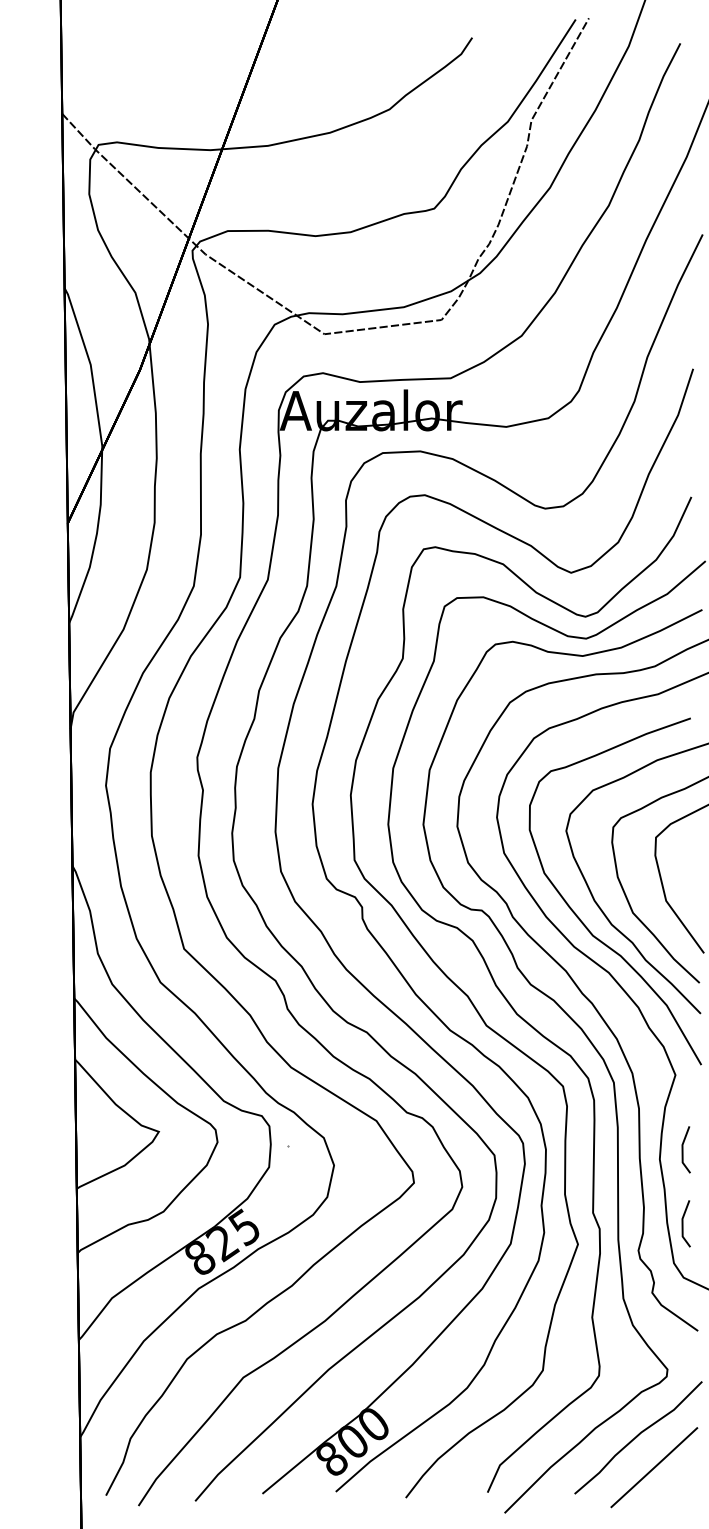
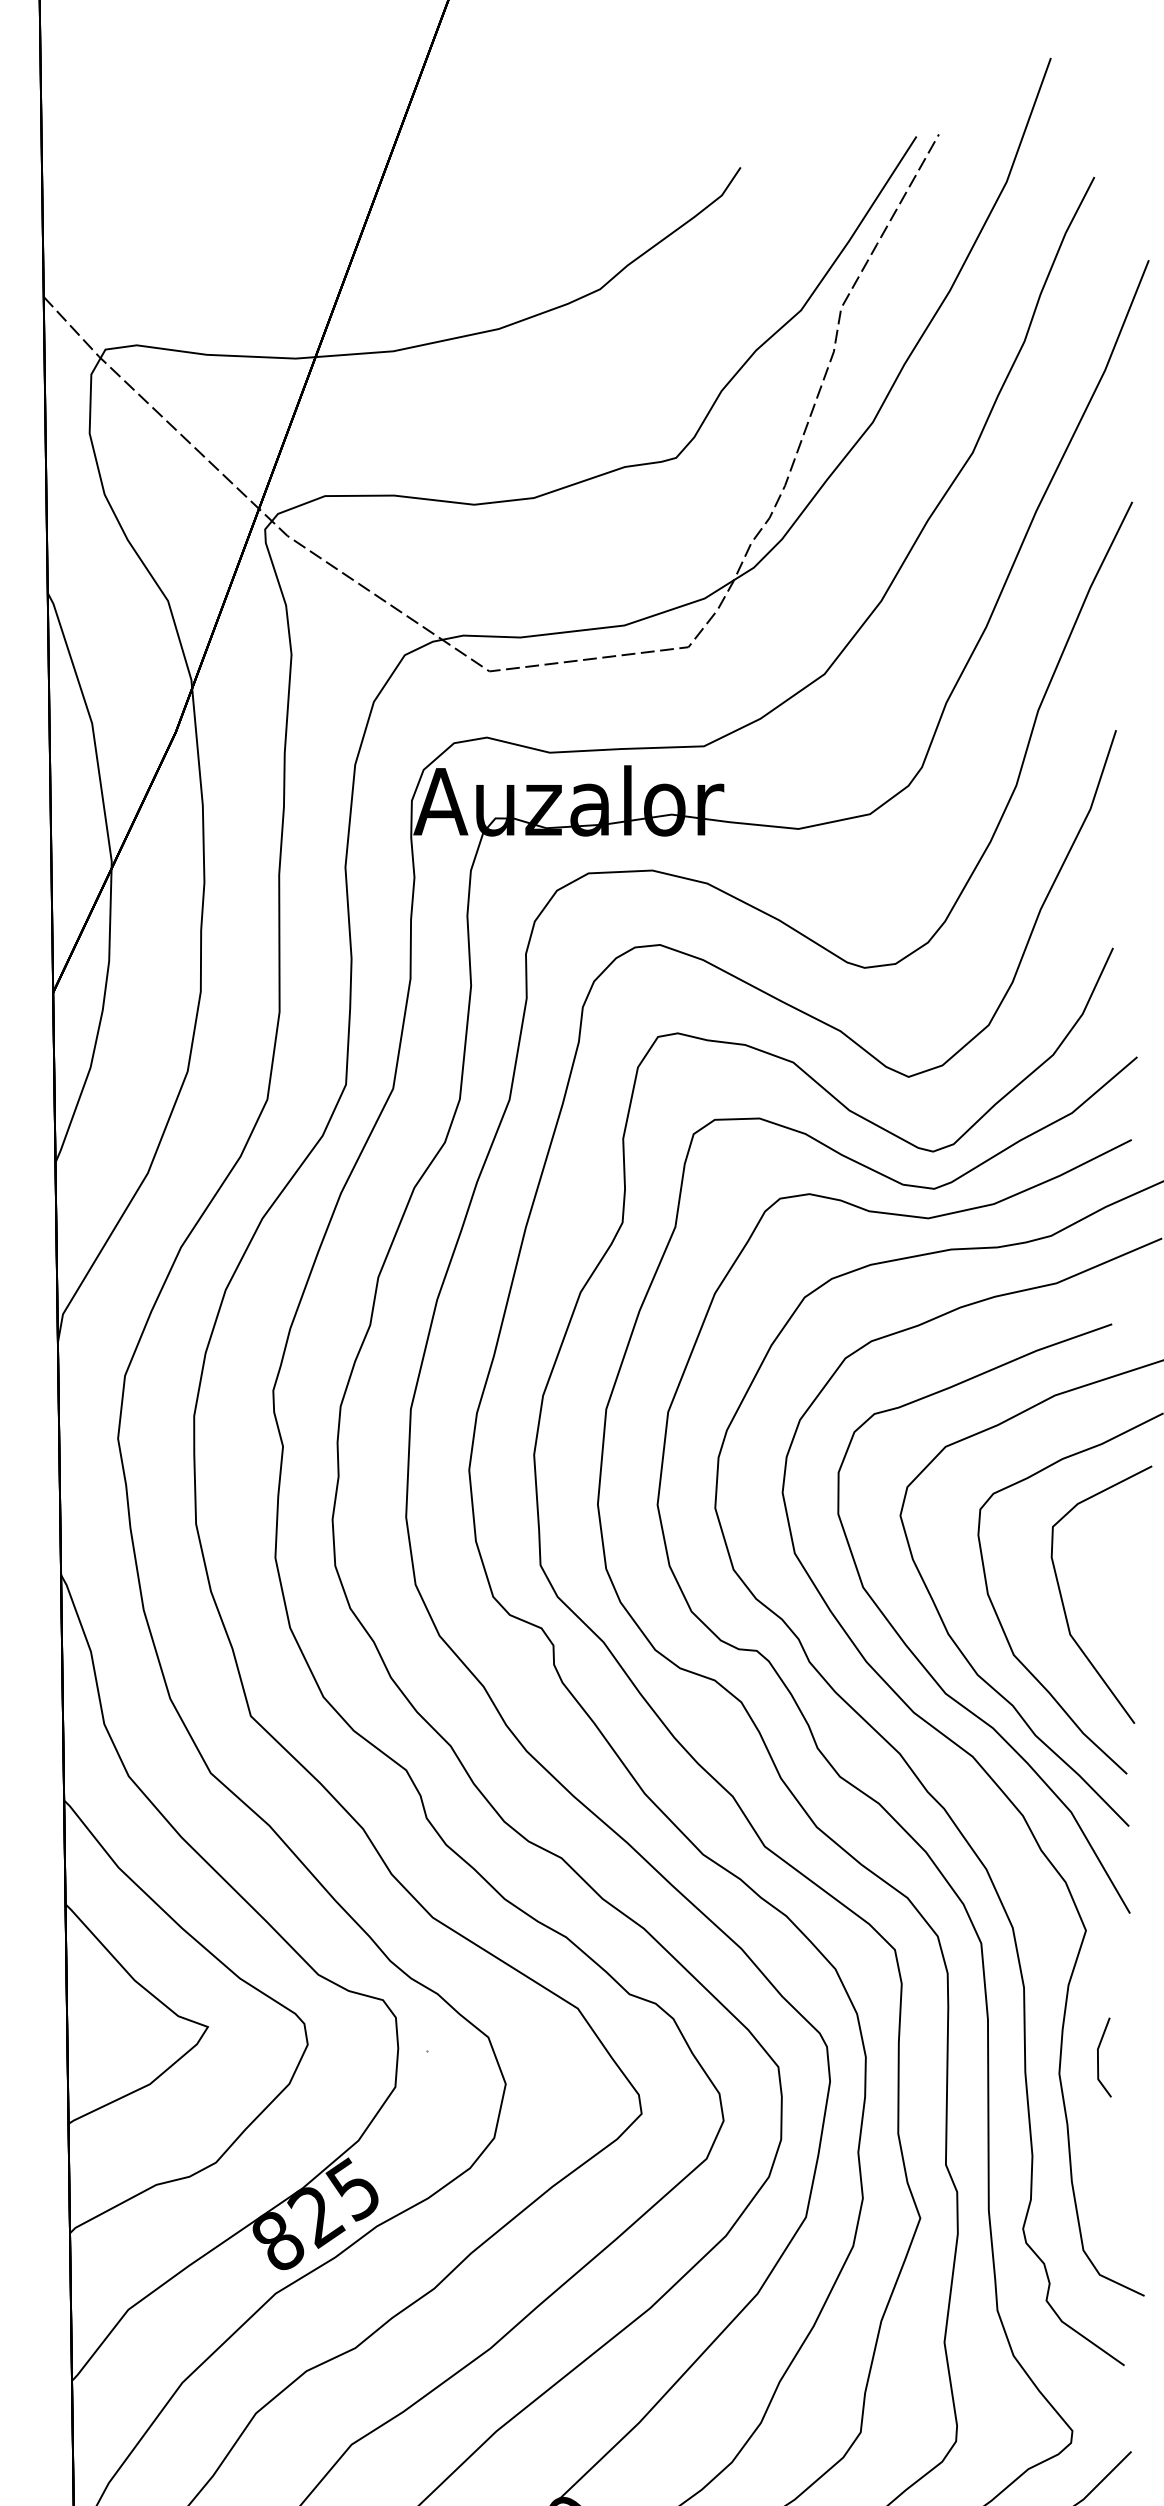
line: (683, 1223) -> (1099, 2182), removed

